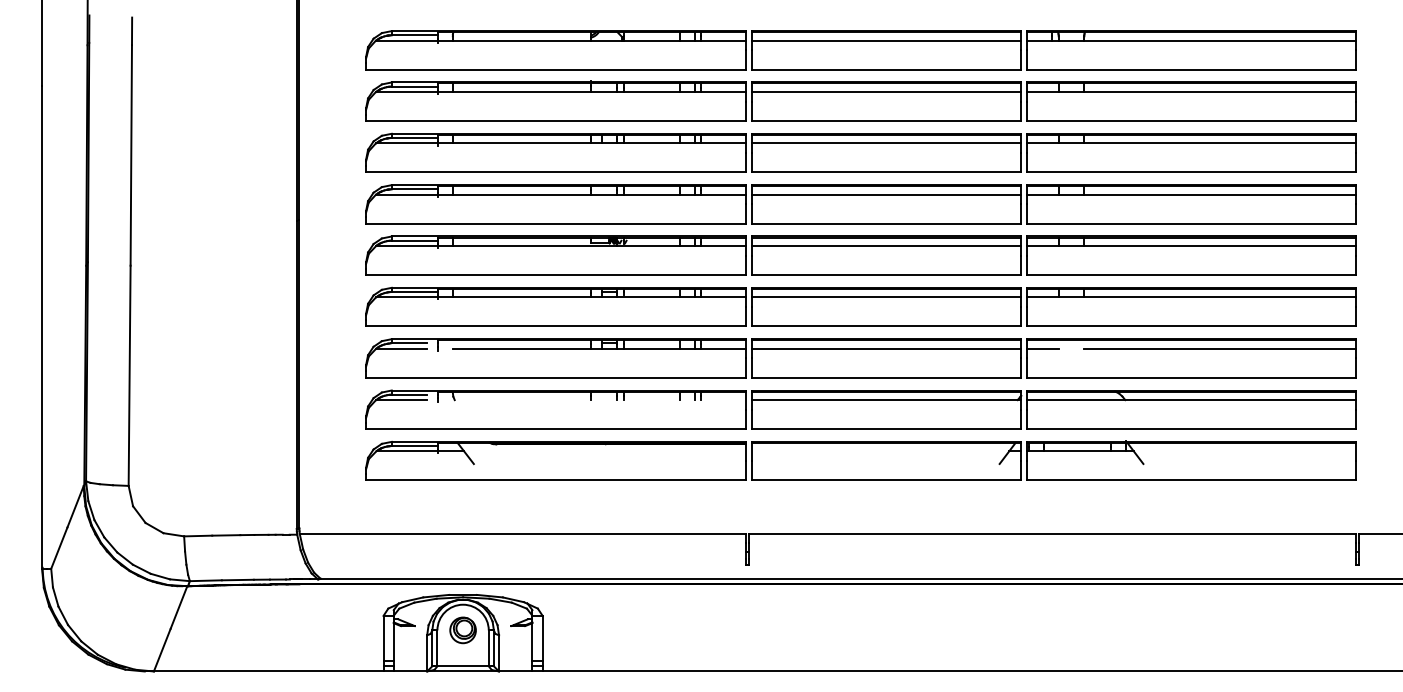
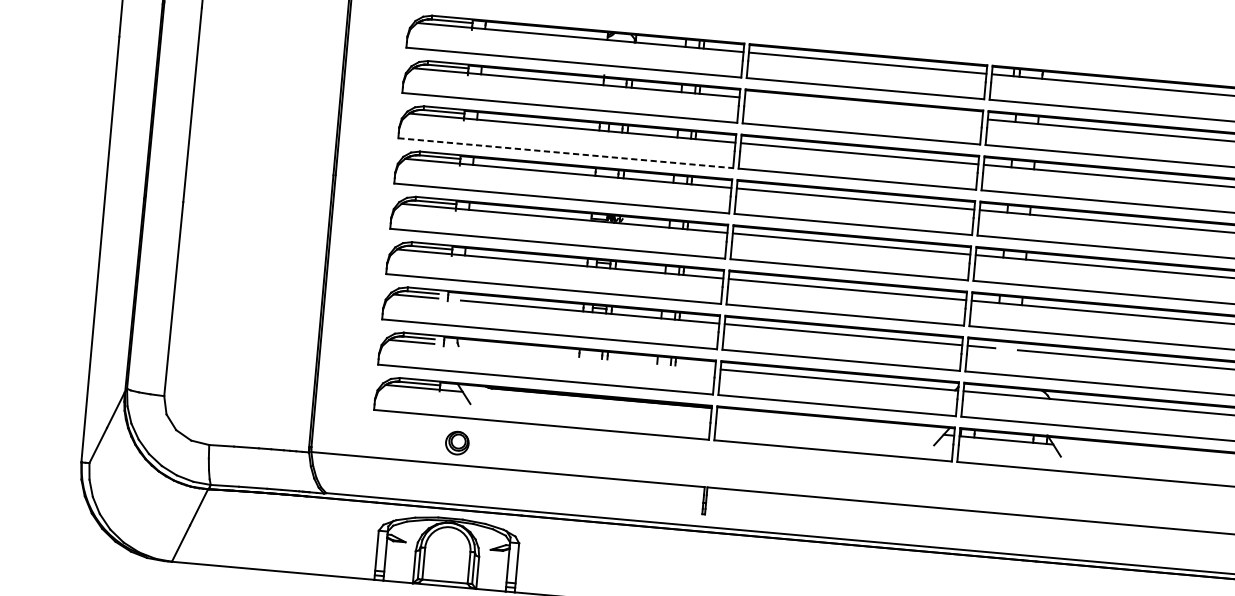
line: (886, 92) -> (863, 108), removed
line: (555, 172) -> (565, 153), solid -> dashed
part: (462, 630) -> (456, 443), moved

